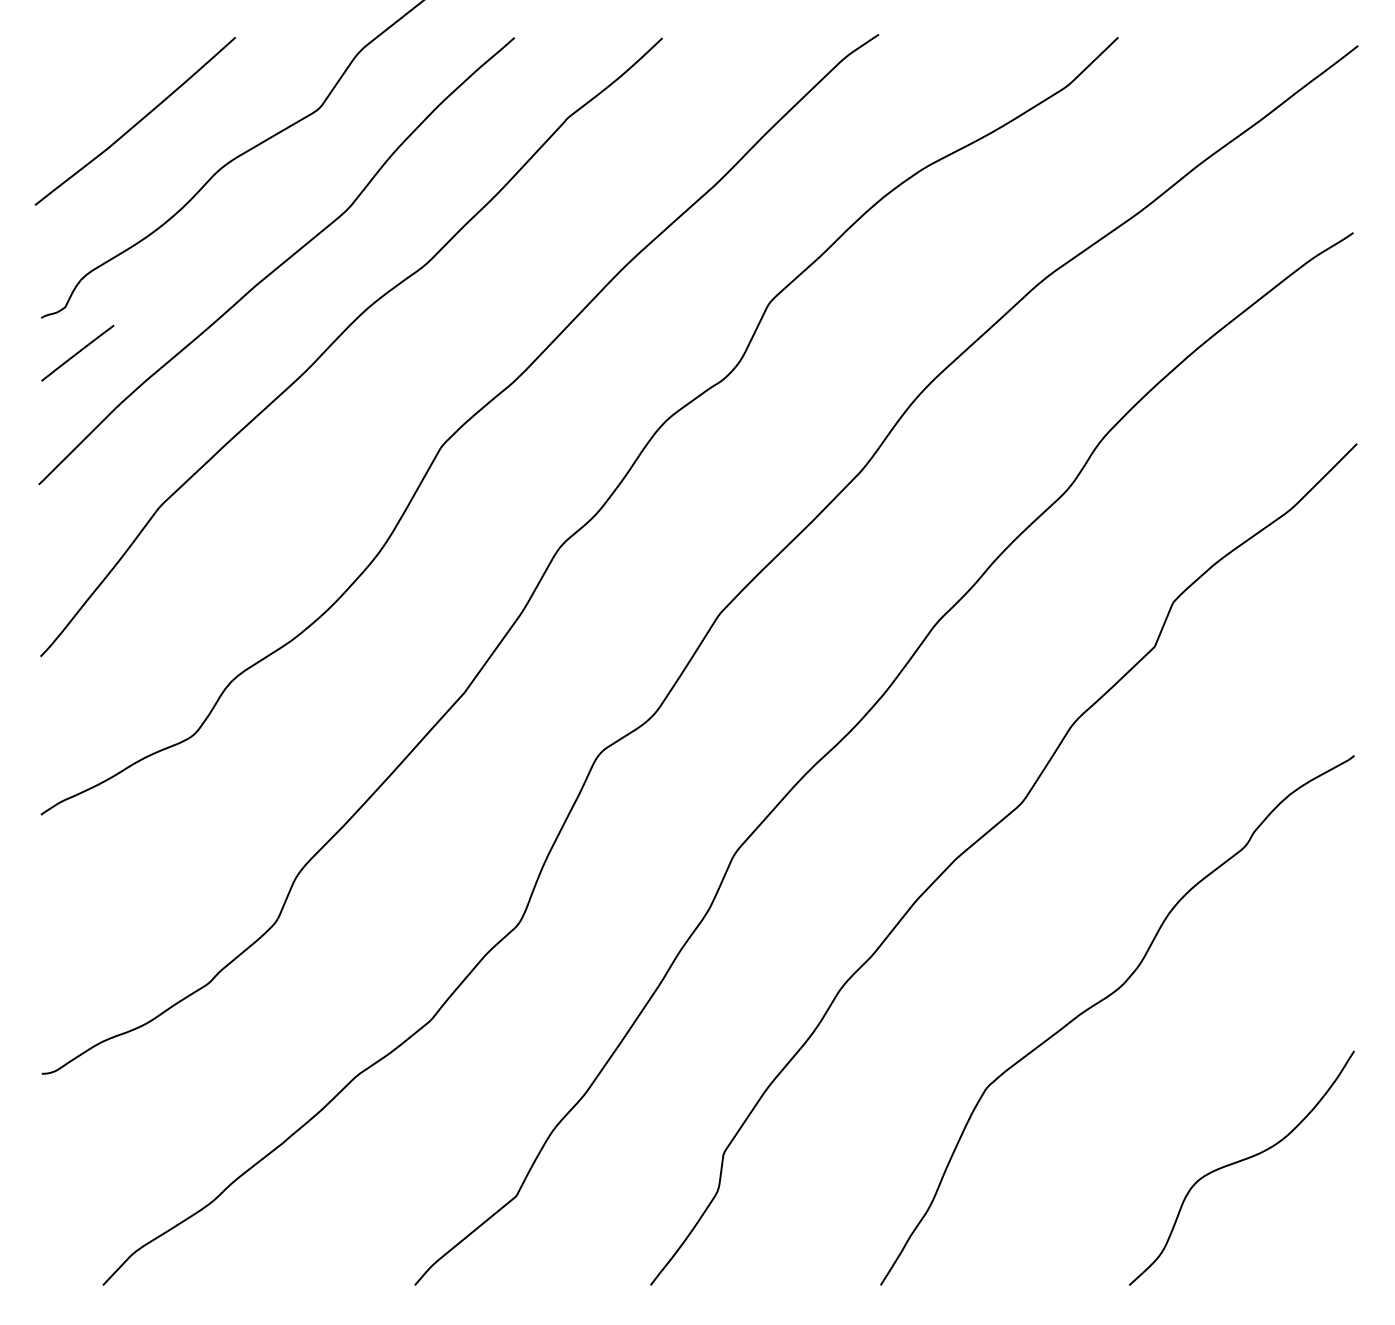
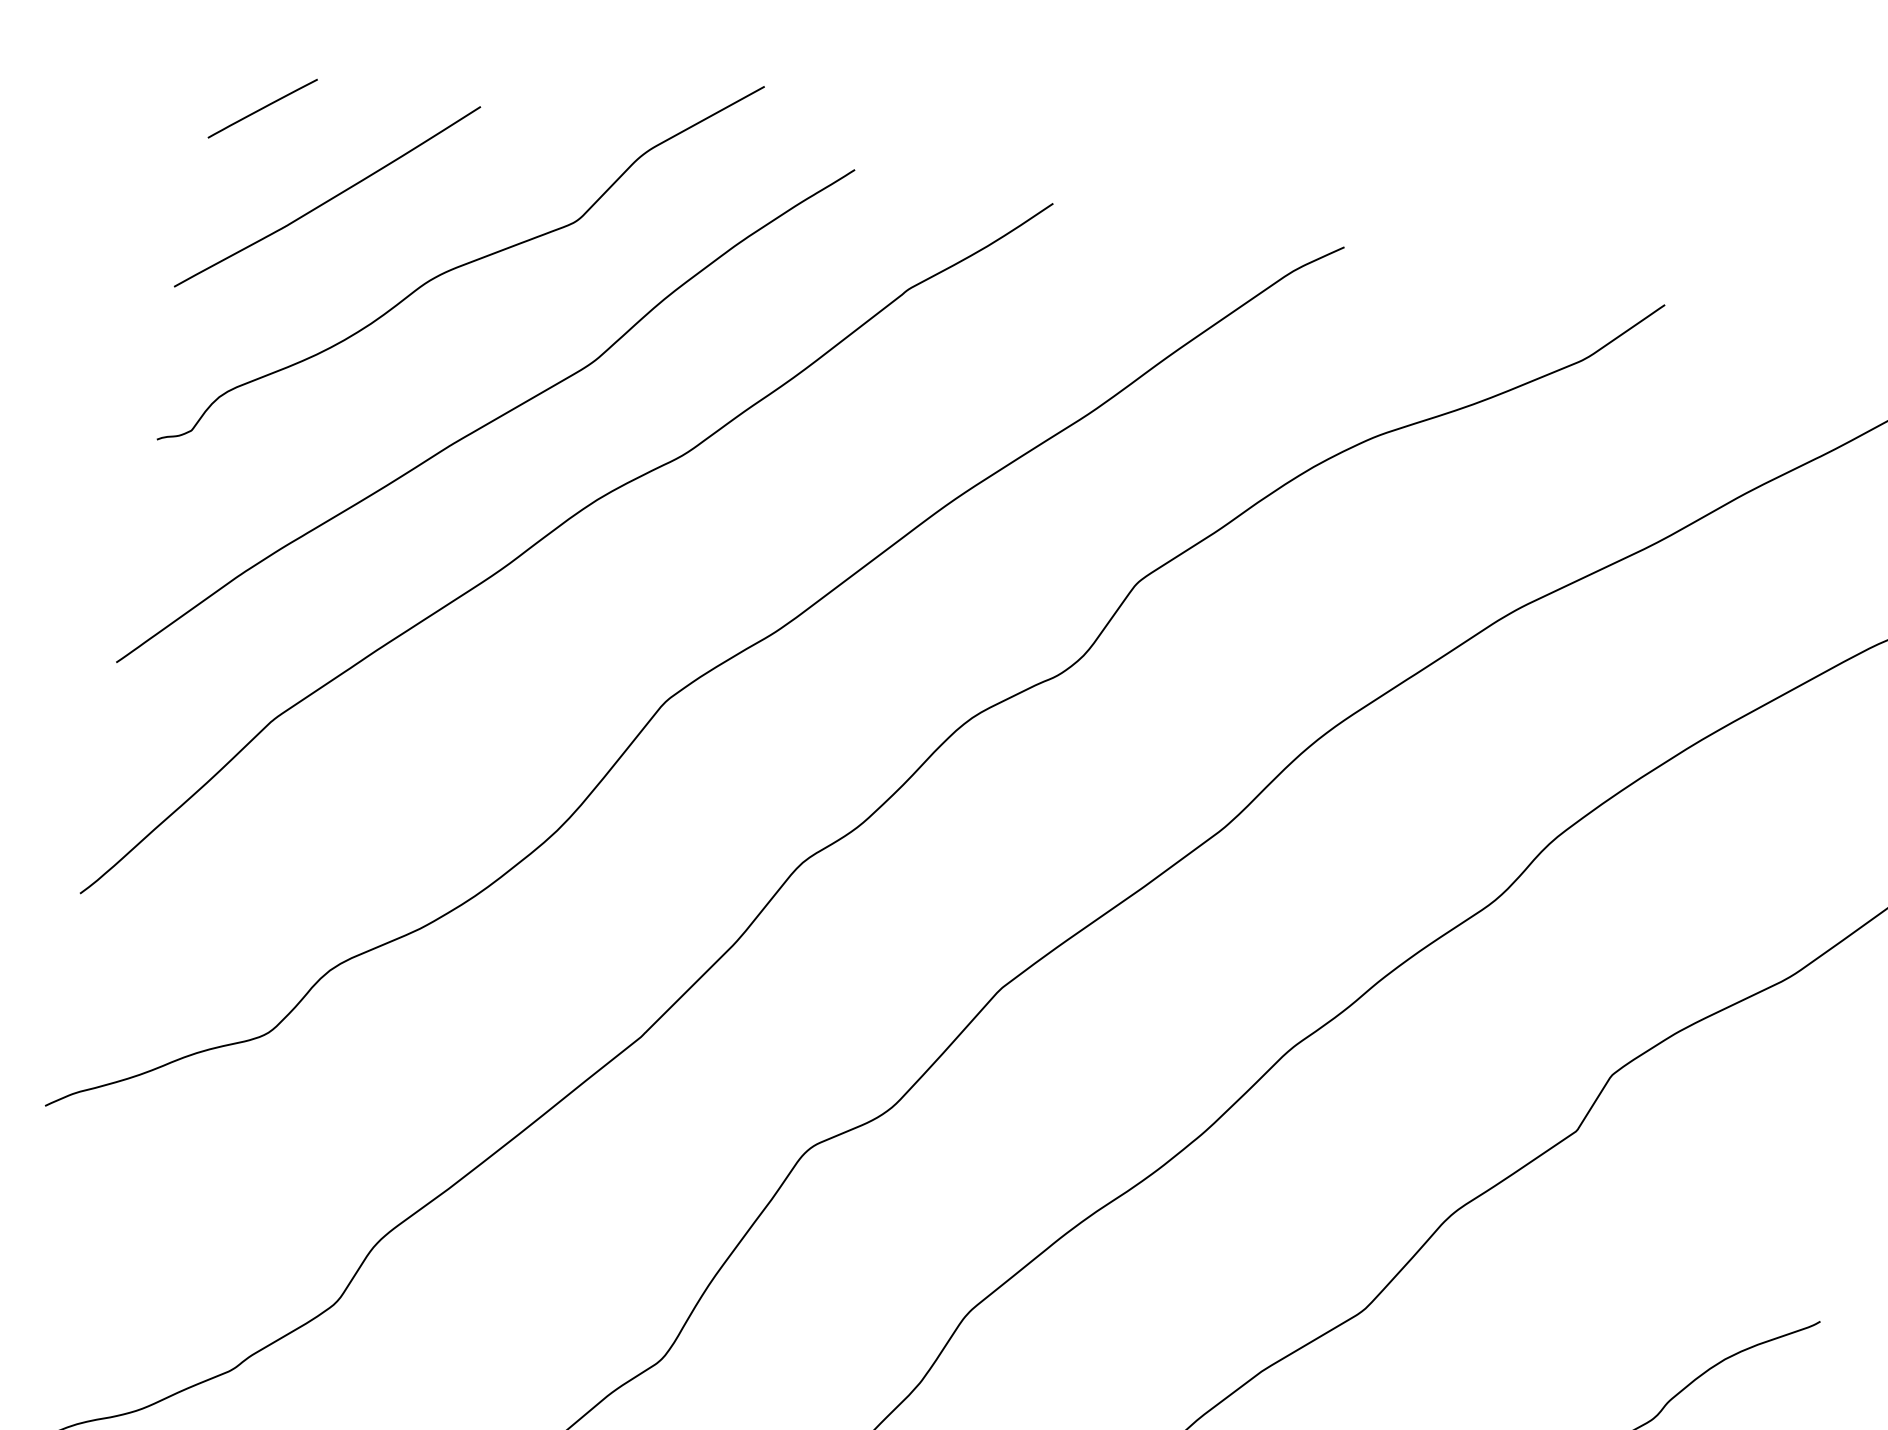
line: (77, 352) -> (262, 107), moved

